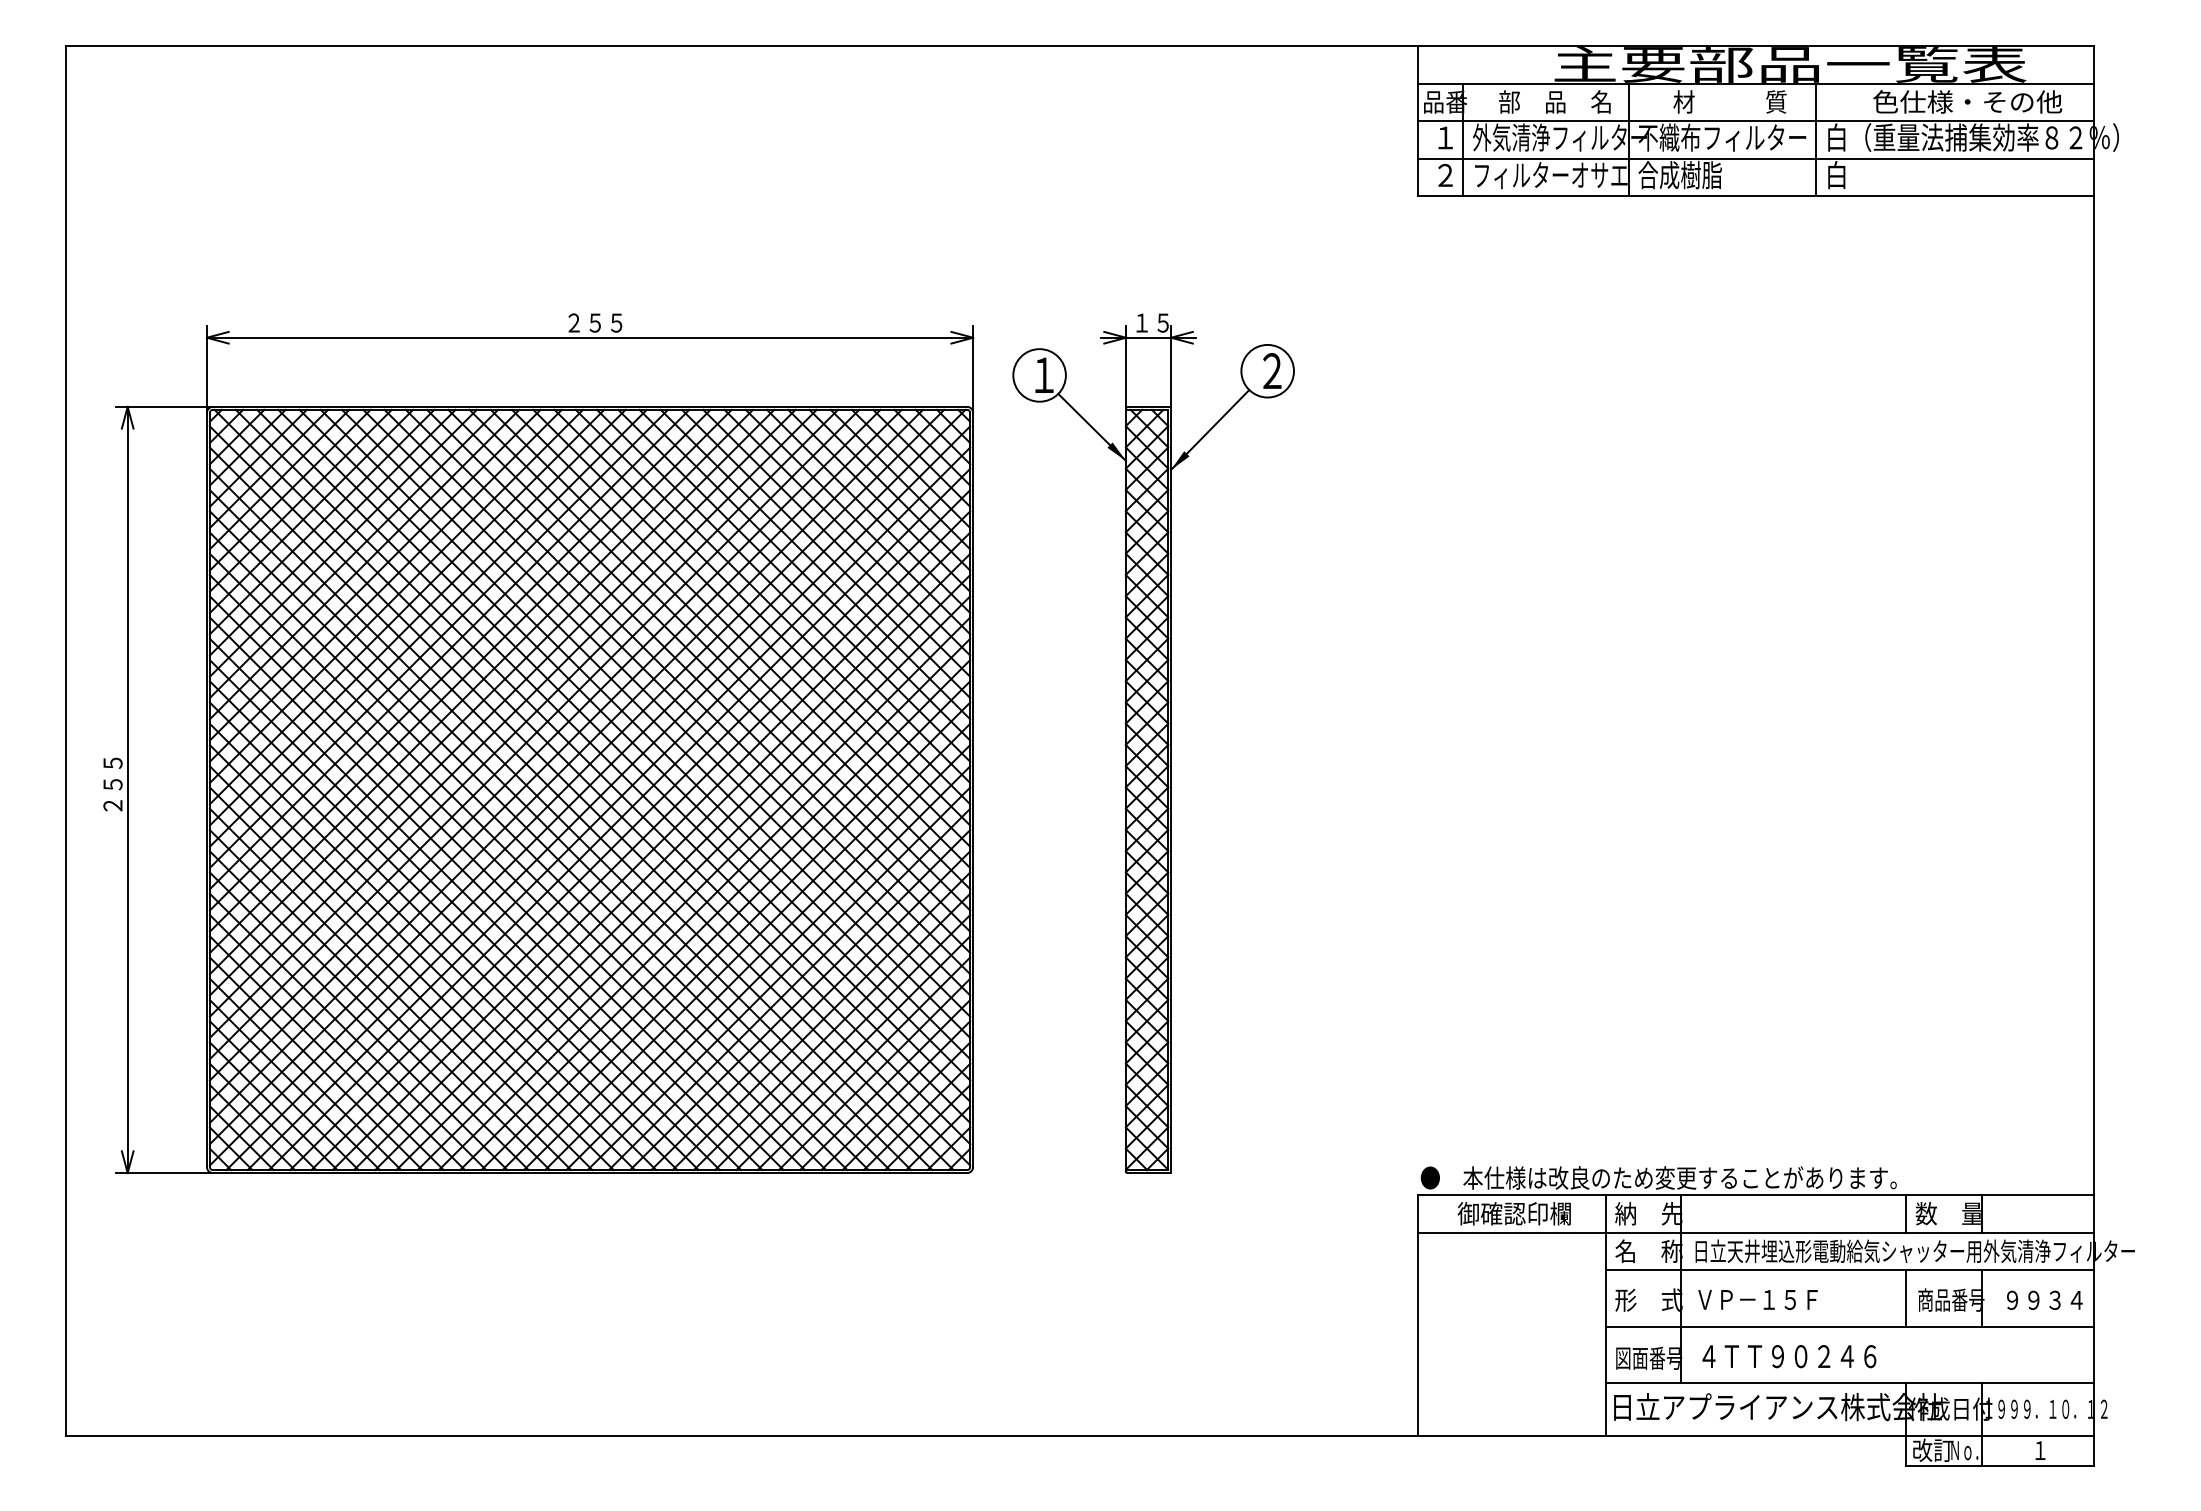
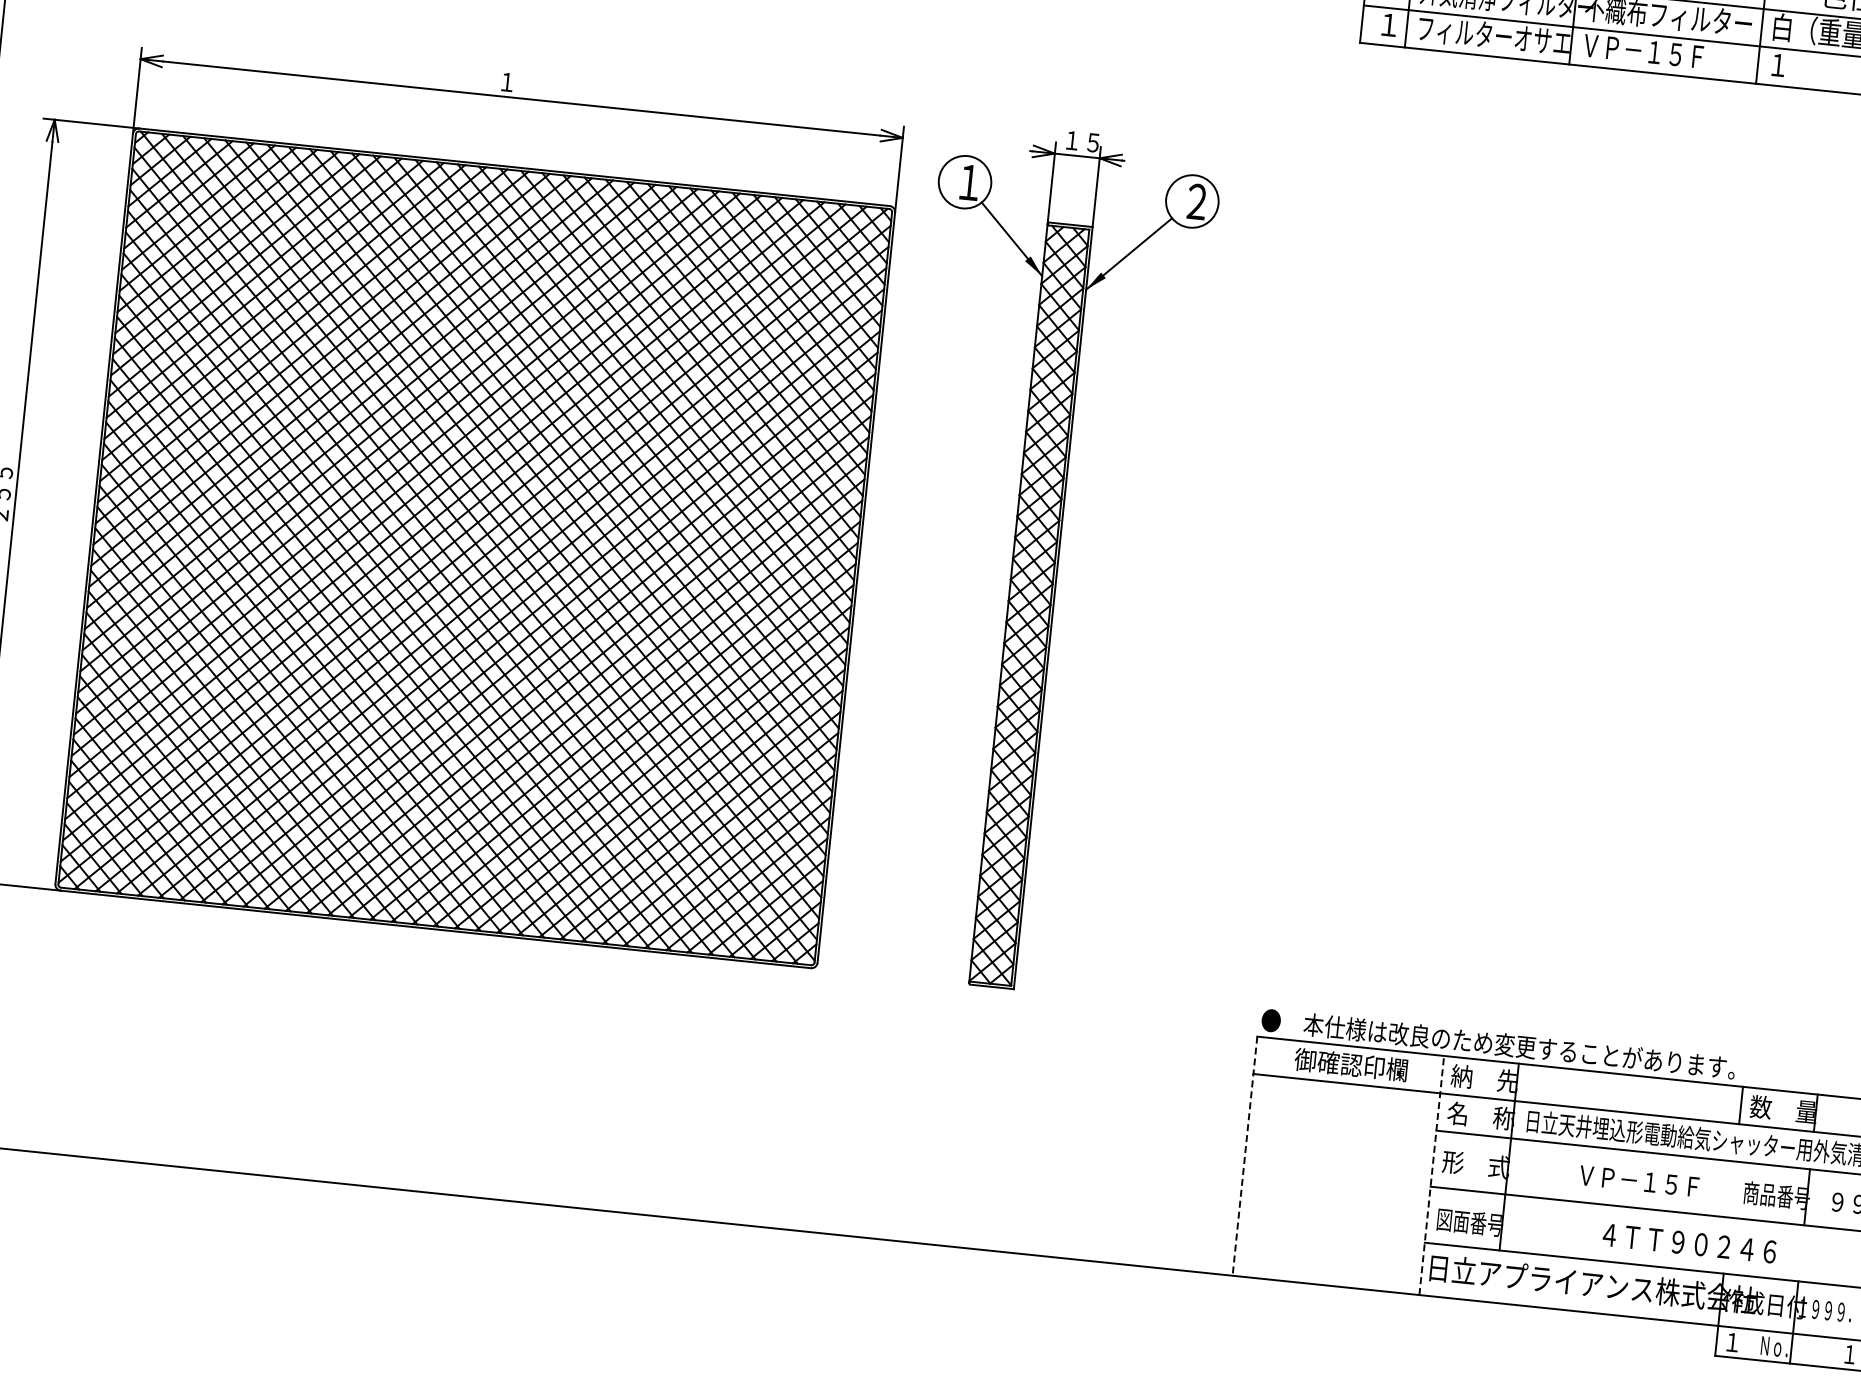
text: (1445, 174) -> (1389, 24), ２ -> １
text: (1699, 175) -> (1641, 51), 合成樹脂 -> ＶＰ－１５Ｆ
text: (1836, 175) -> (1778, 65), 白 -> １
text: (595, 322) -> (528, 83), ２５５ -> １
line: (1906, 1298) -> (1732, 1189), removed
text: (1757, 1299) -> (1638, 1180), moved
line: (1605, 1314) -> (1431, 1174), solid -> dashed
line: (1418, 1315) -> (1245, 1156), solid -> dashed
text: (1789, 1356) -> (1689, 1243), moved
text: (1933, 1450) -> (1743, 1343), 改訂 -> １

